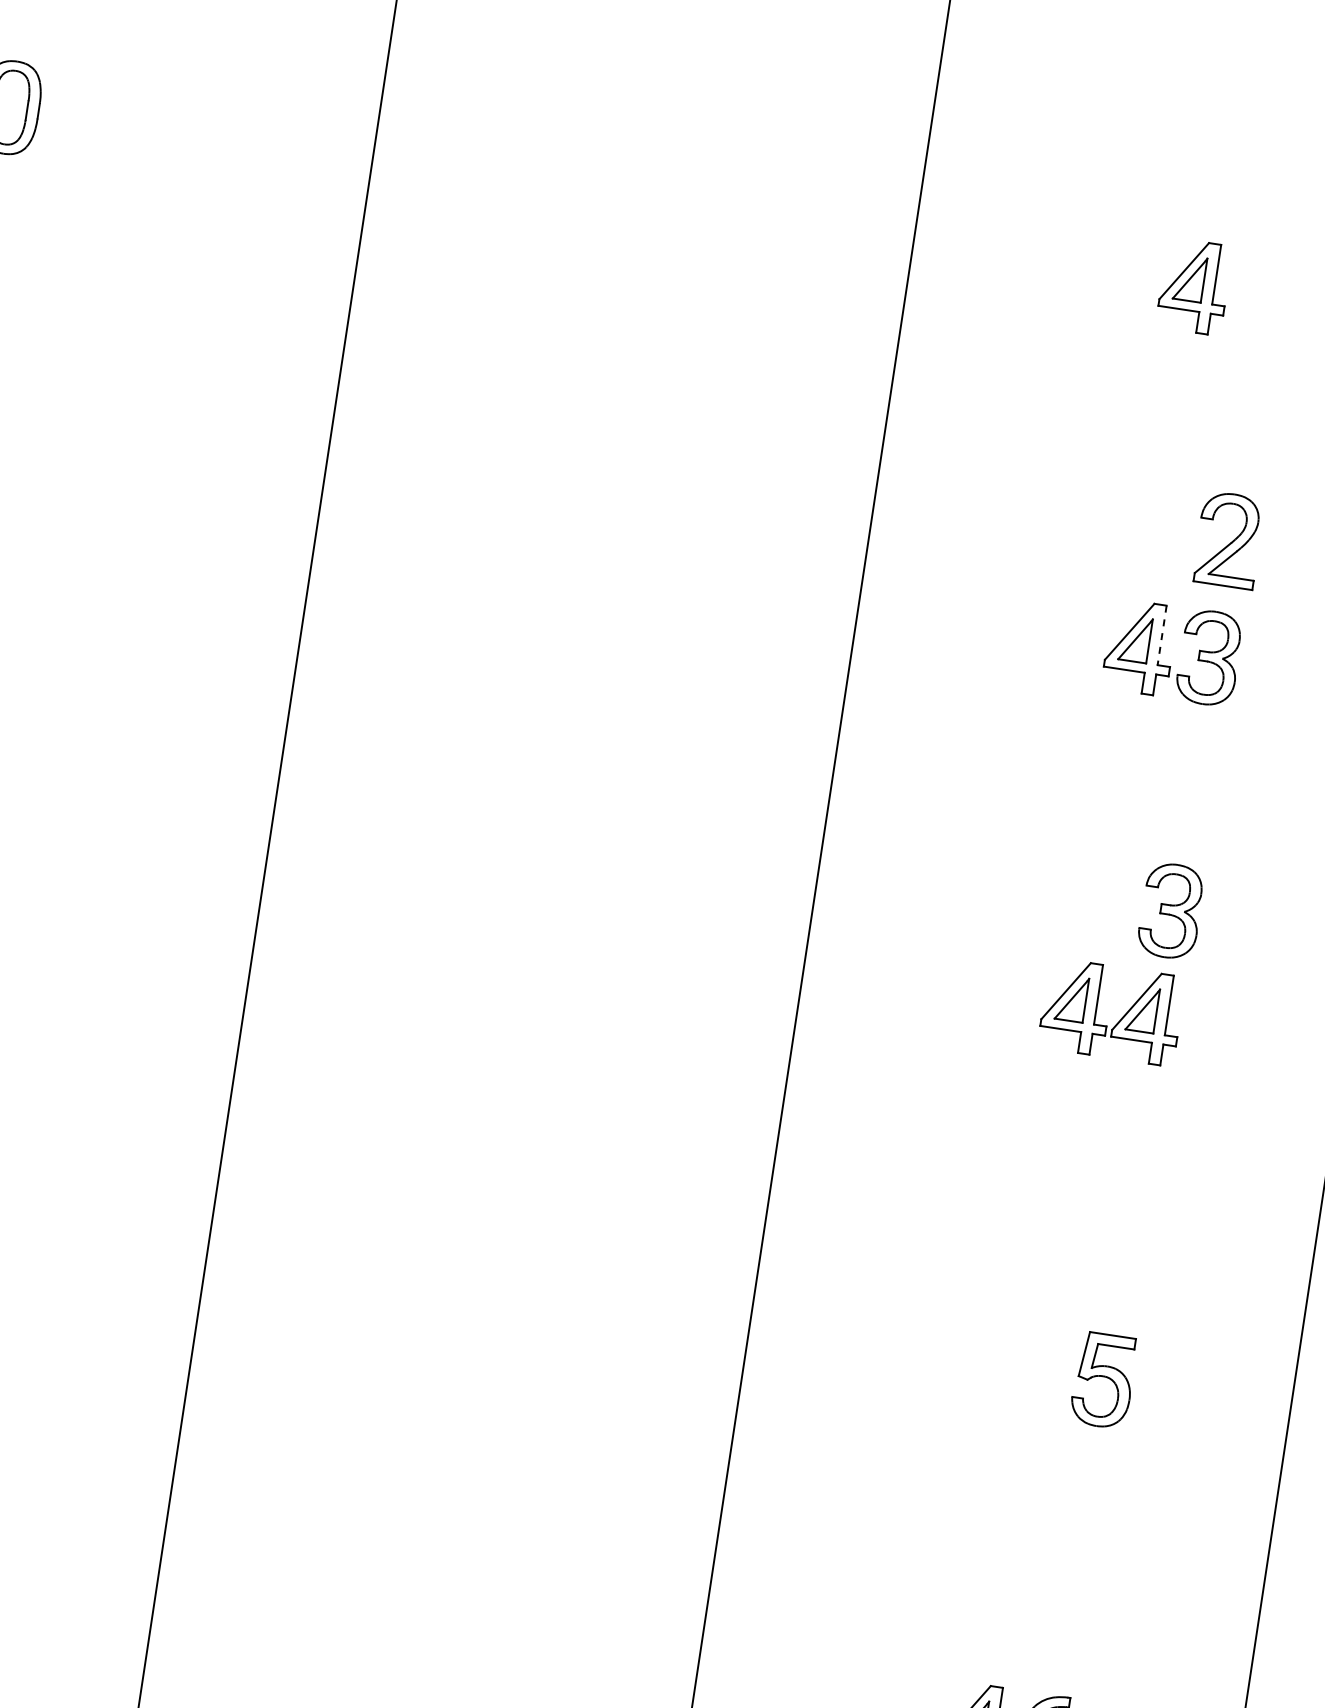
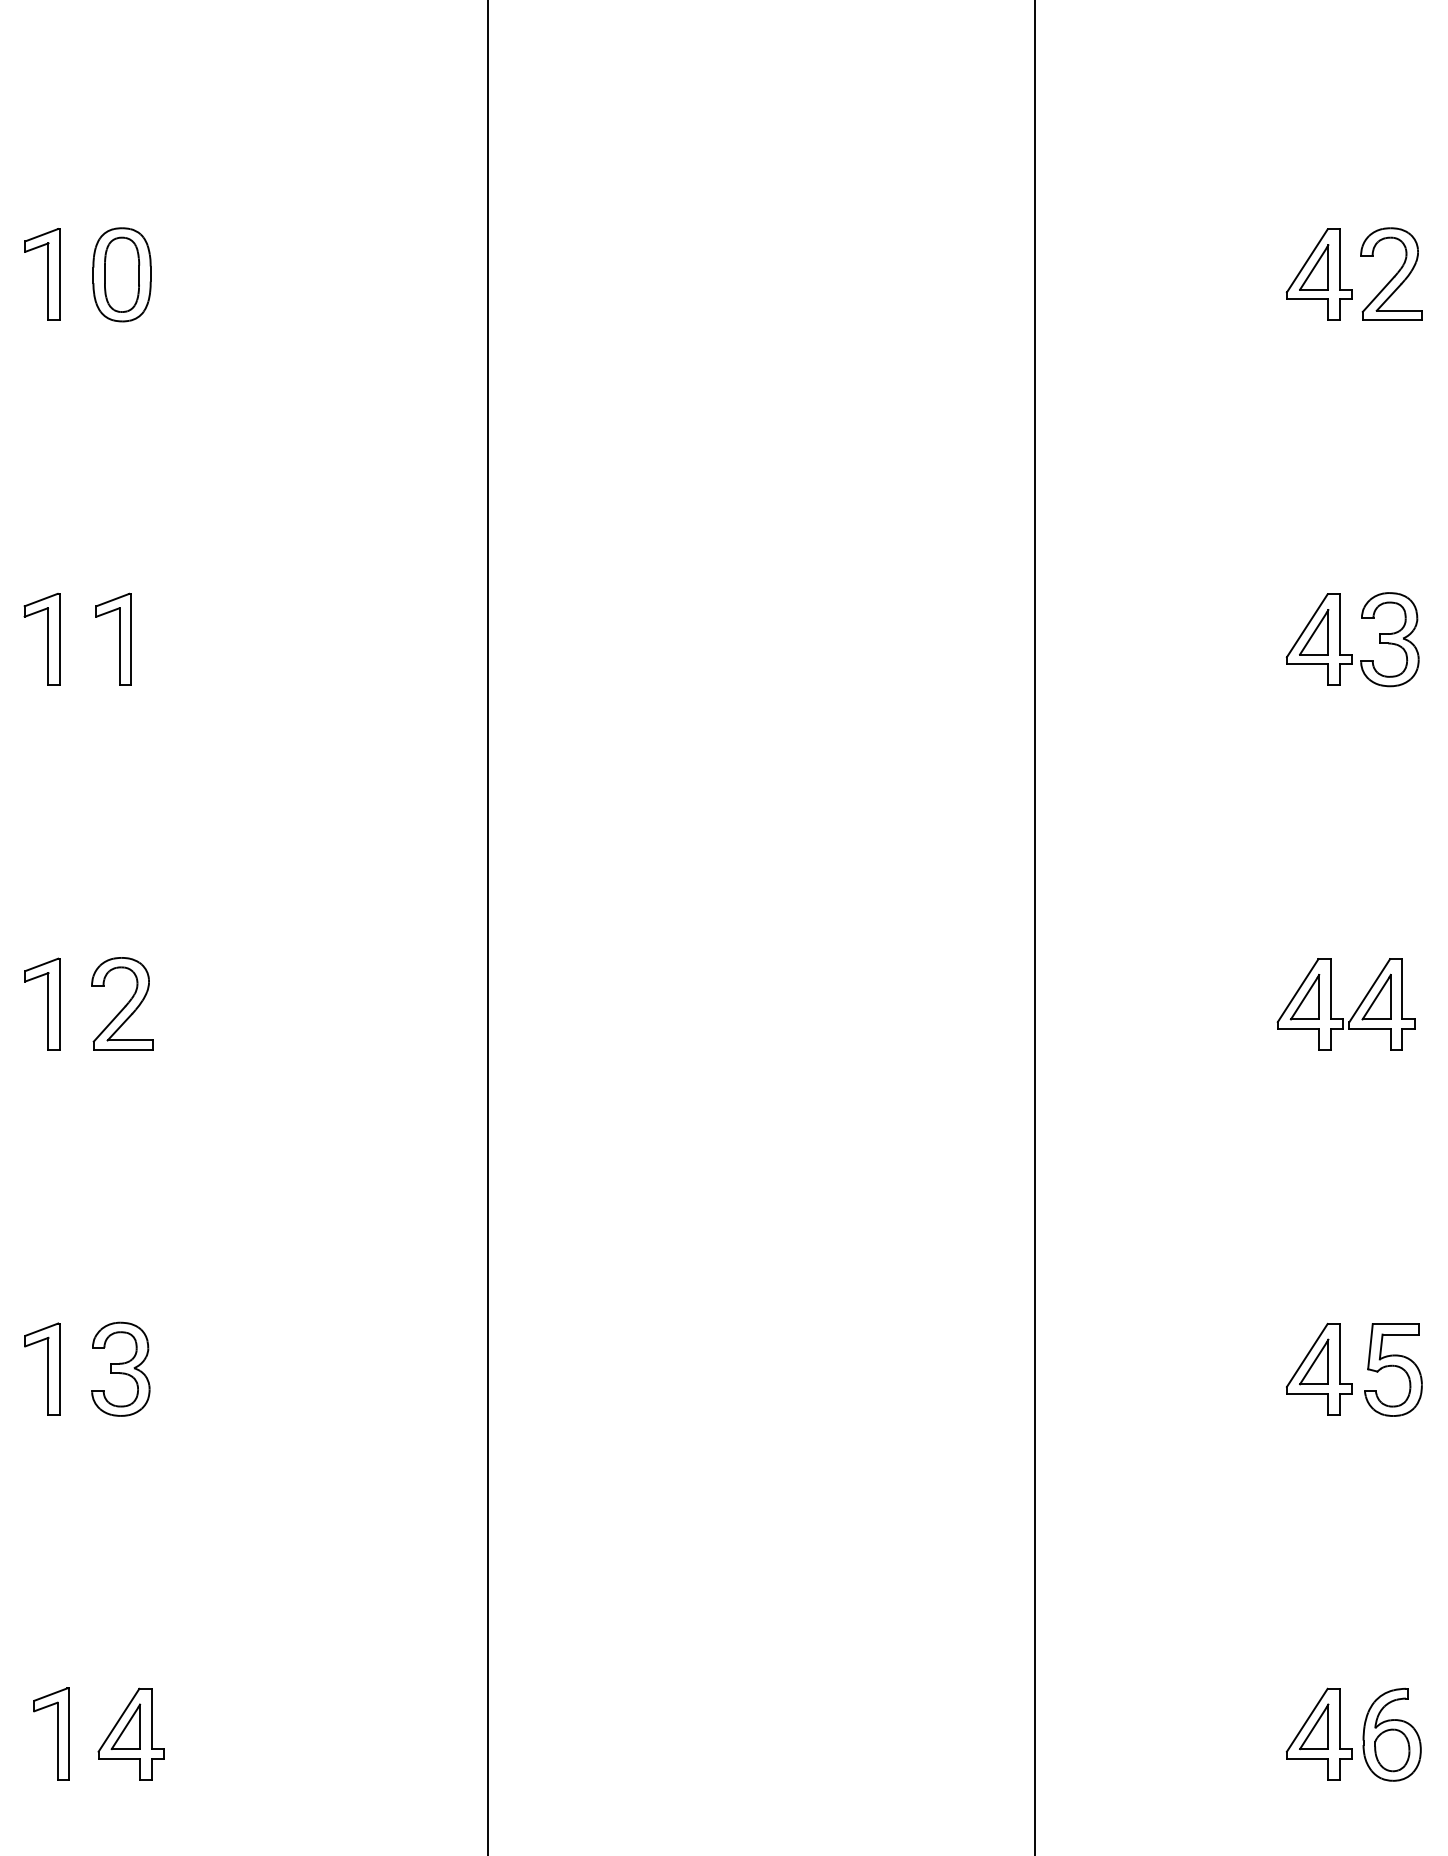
part: (1228, 539) -> (1391, 273), moved
line: (1161, 635) -> (1339, 624), dashed -> solid
part: (1170, 910) -> (1389, 895), removed
part: (1030, 1369) -> (1319, 1369), added

